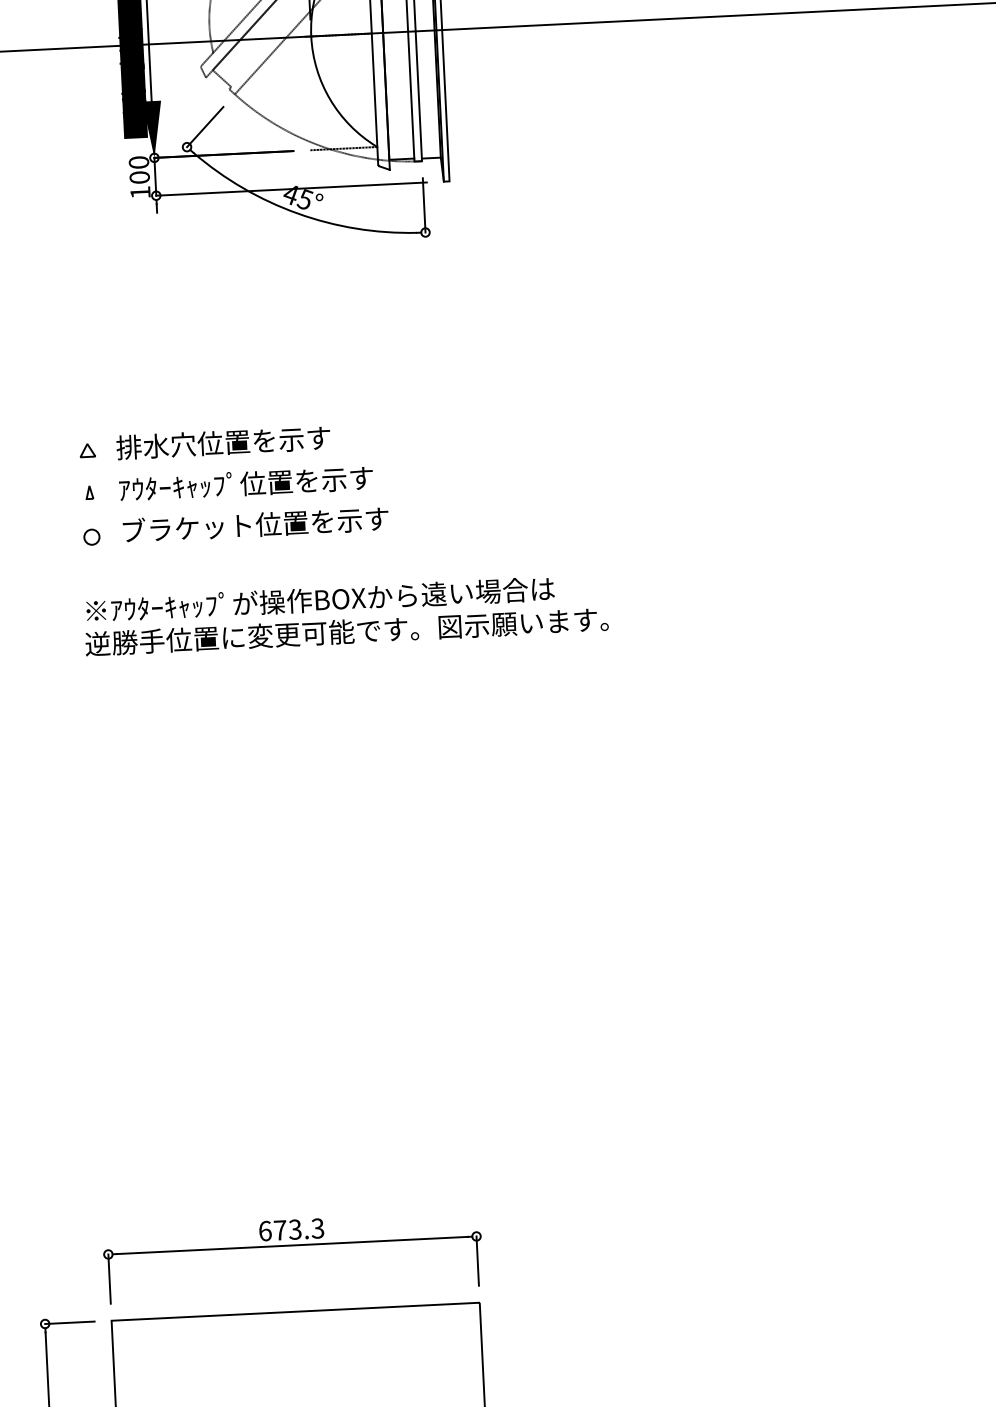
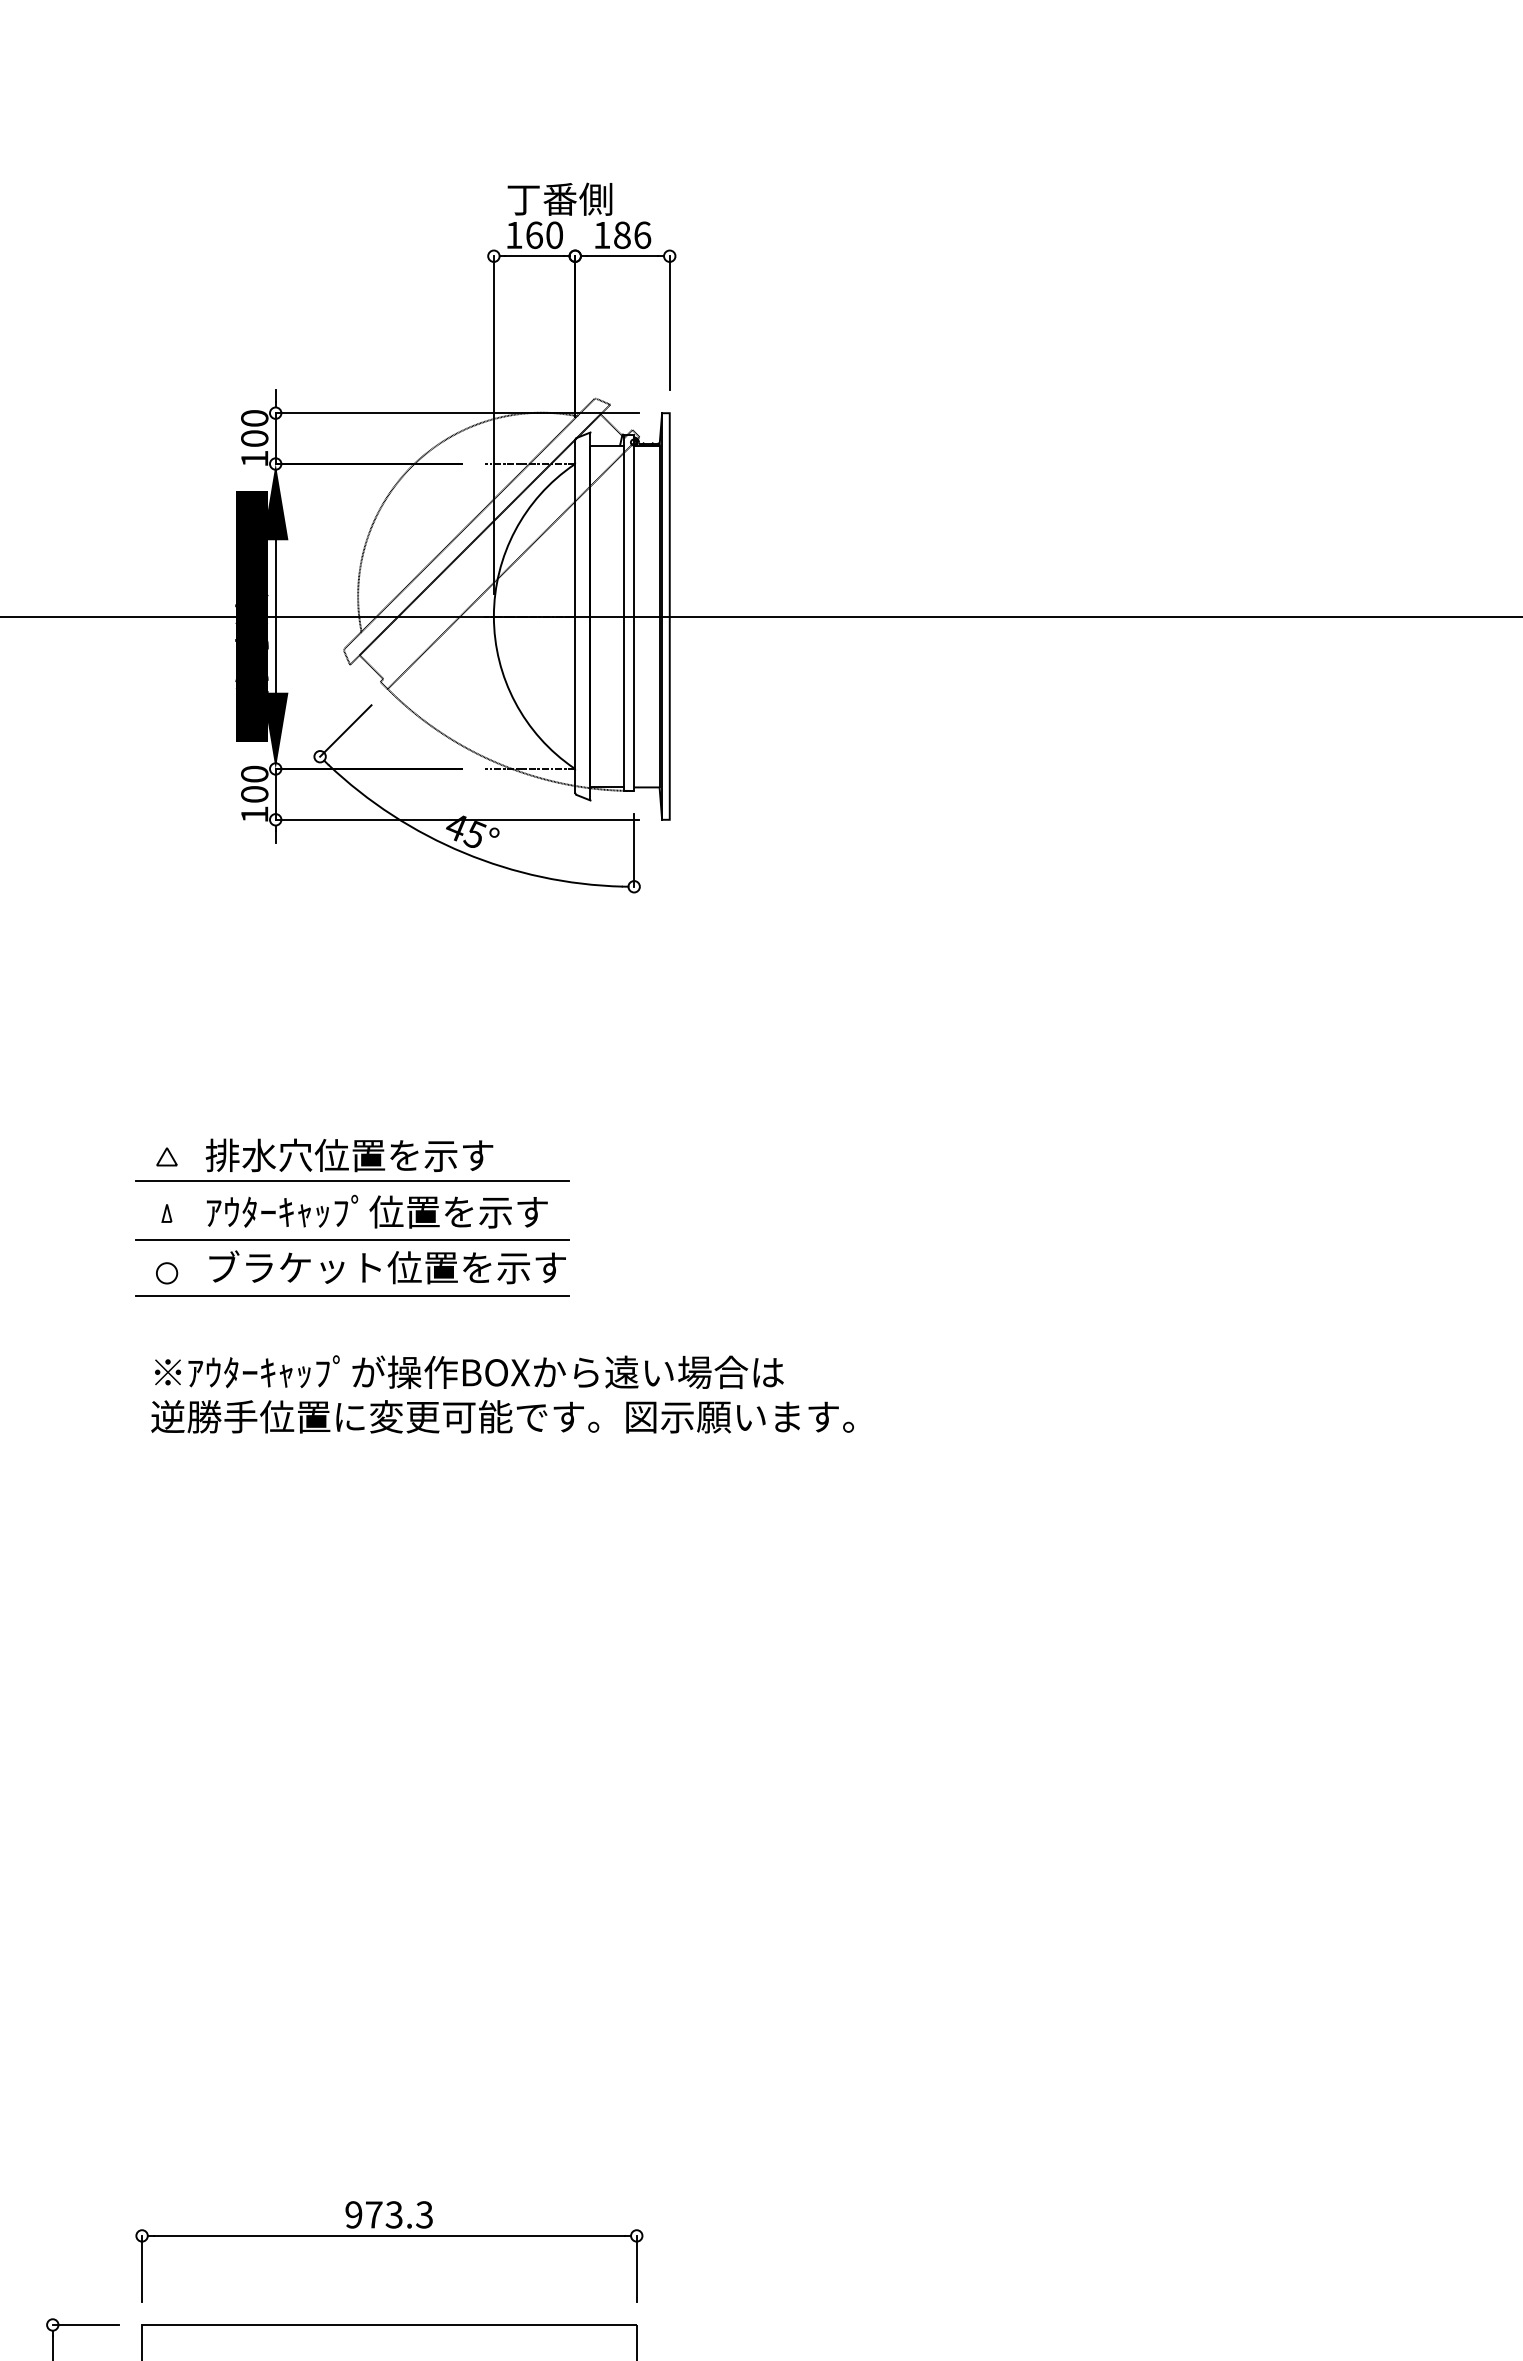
line: (226, 461) -> (352, 1180), added
line: (228, 505) -> (352, 1239), added
line: (230, 546) -> (352, 1295), added
text: (264, 1230) -> (353, 2214), 673.3 -> 973.3

